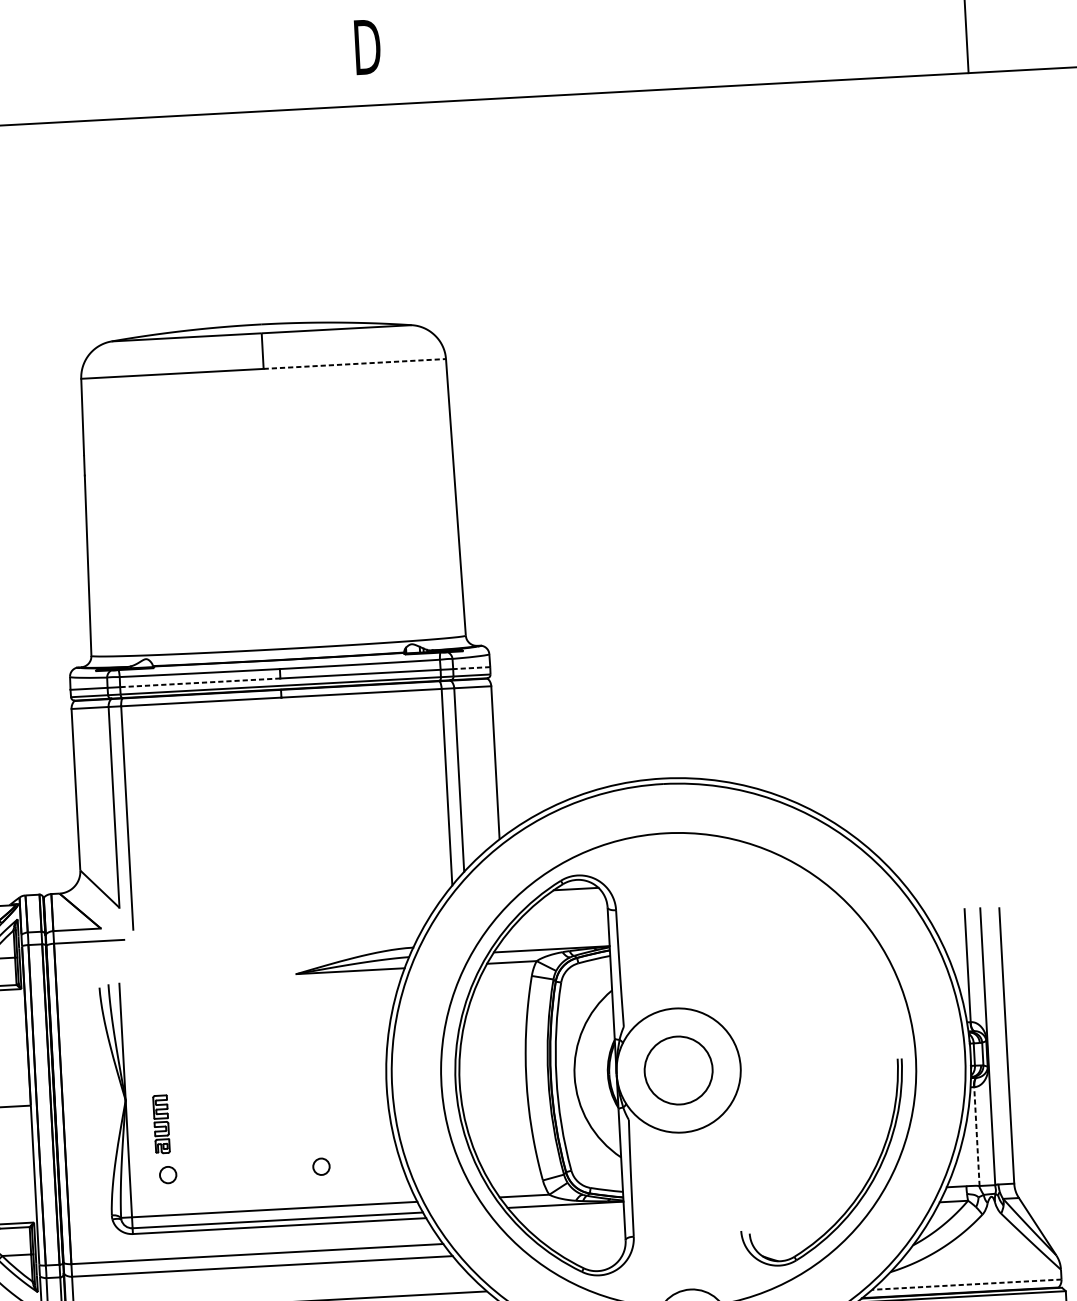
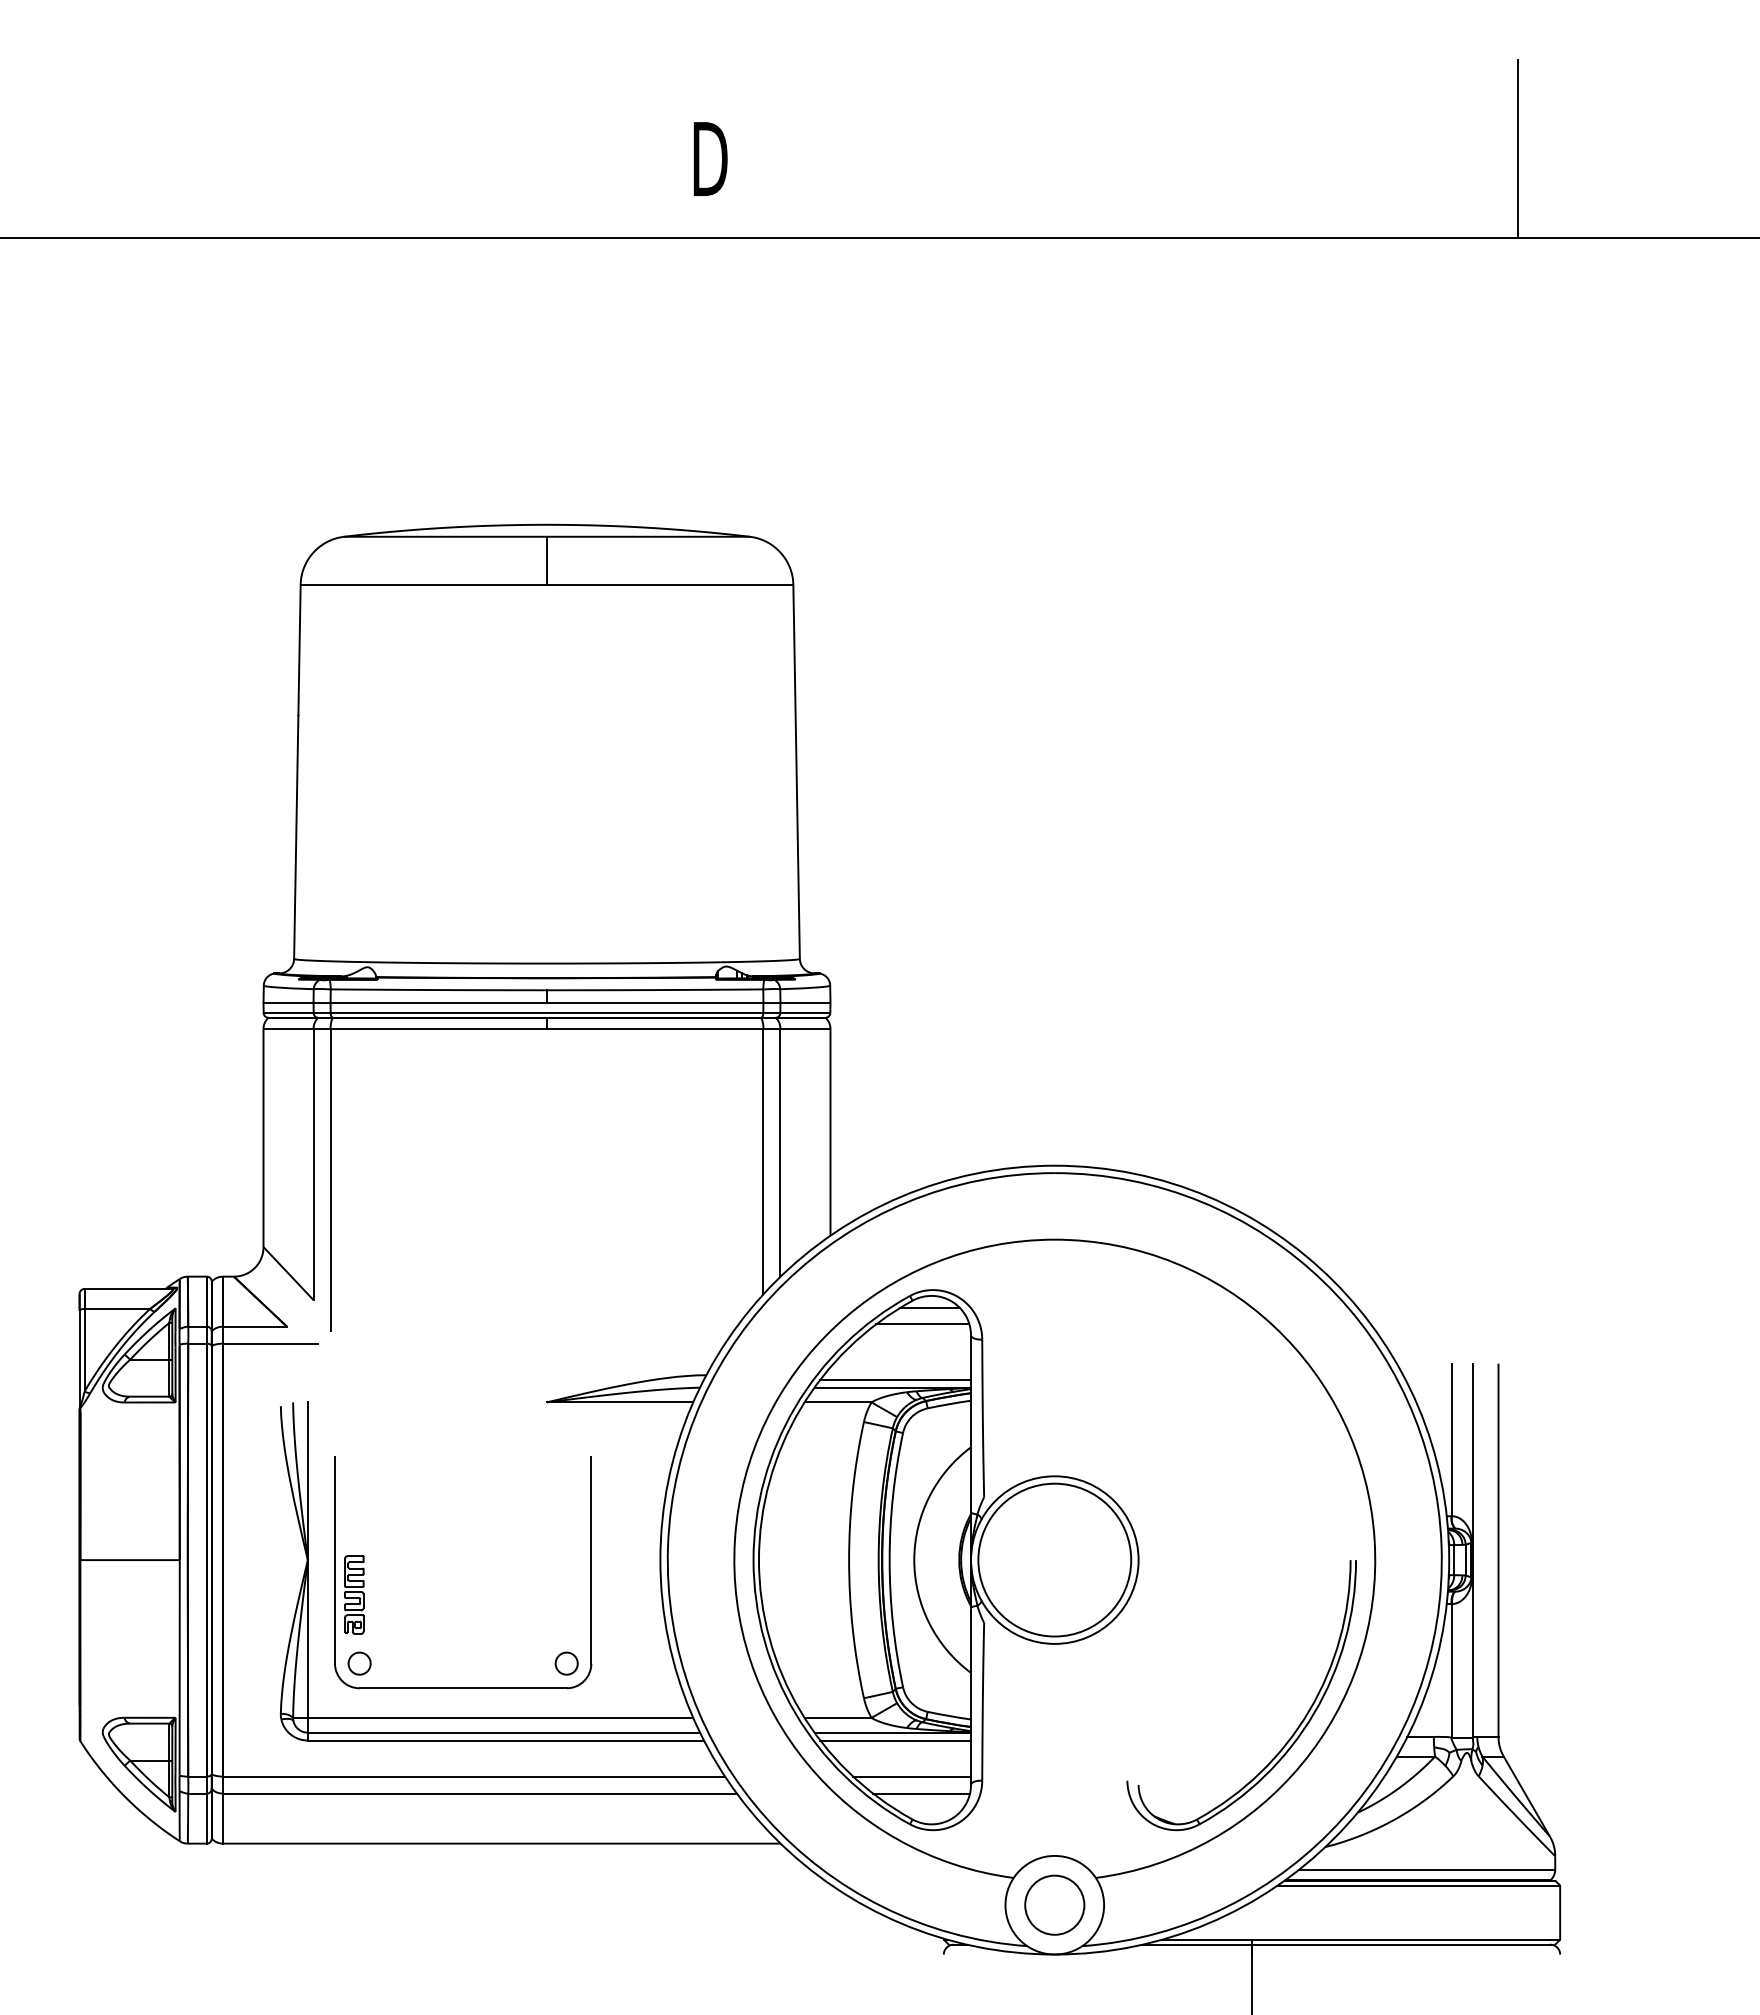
line: (355, 363) -> (670, 584), dashed -> solid
line: (471, 668) -> (804, 1003), dashed -> solid
line: (200, 683) -> (438, 1003), dashed -> solid
line: (571, 901) -> (922, 1324), added
line: (553, 943) -> (895, 1379), added
circle: (678, 1070) -> (1054, 1559), size x1.67
line: (976, 1136) -> (1451, 1670), dashed -> solid
part: (246, 1188) -> (463, 1687), added
line: (567, 1210) -> (895, 1740), added
line: (581, 1236) -> (912, 1776), added
line: (589, 1248) -> (921, 1793), added
line: (966, 1284) -> (1427, 1869), dashed -> solid

